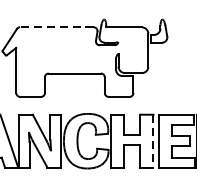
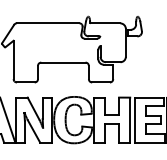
line: (56, 27) -> (47, 23), dashed -> solid
line: (153, 141) -> (130, 120), dashed -> solid

